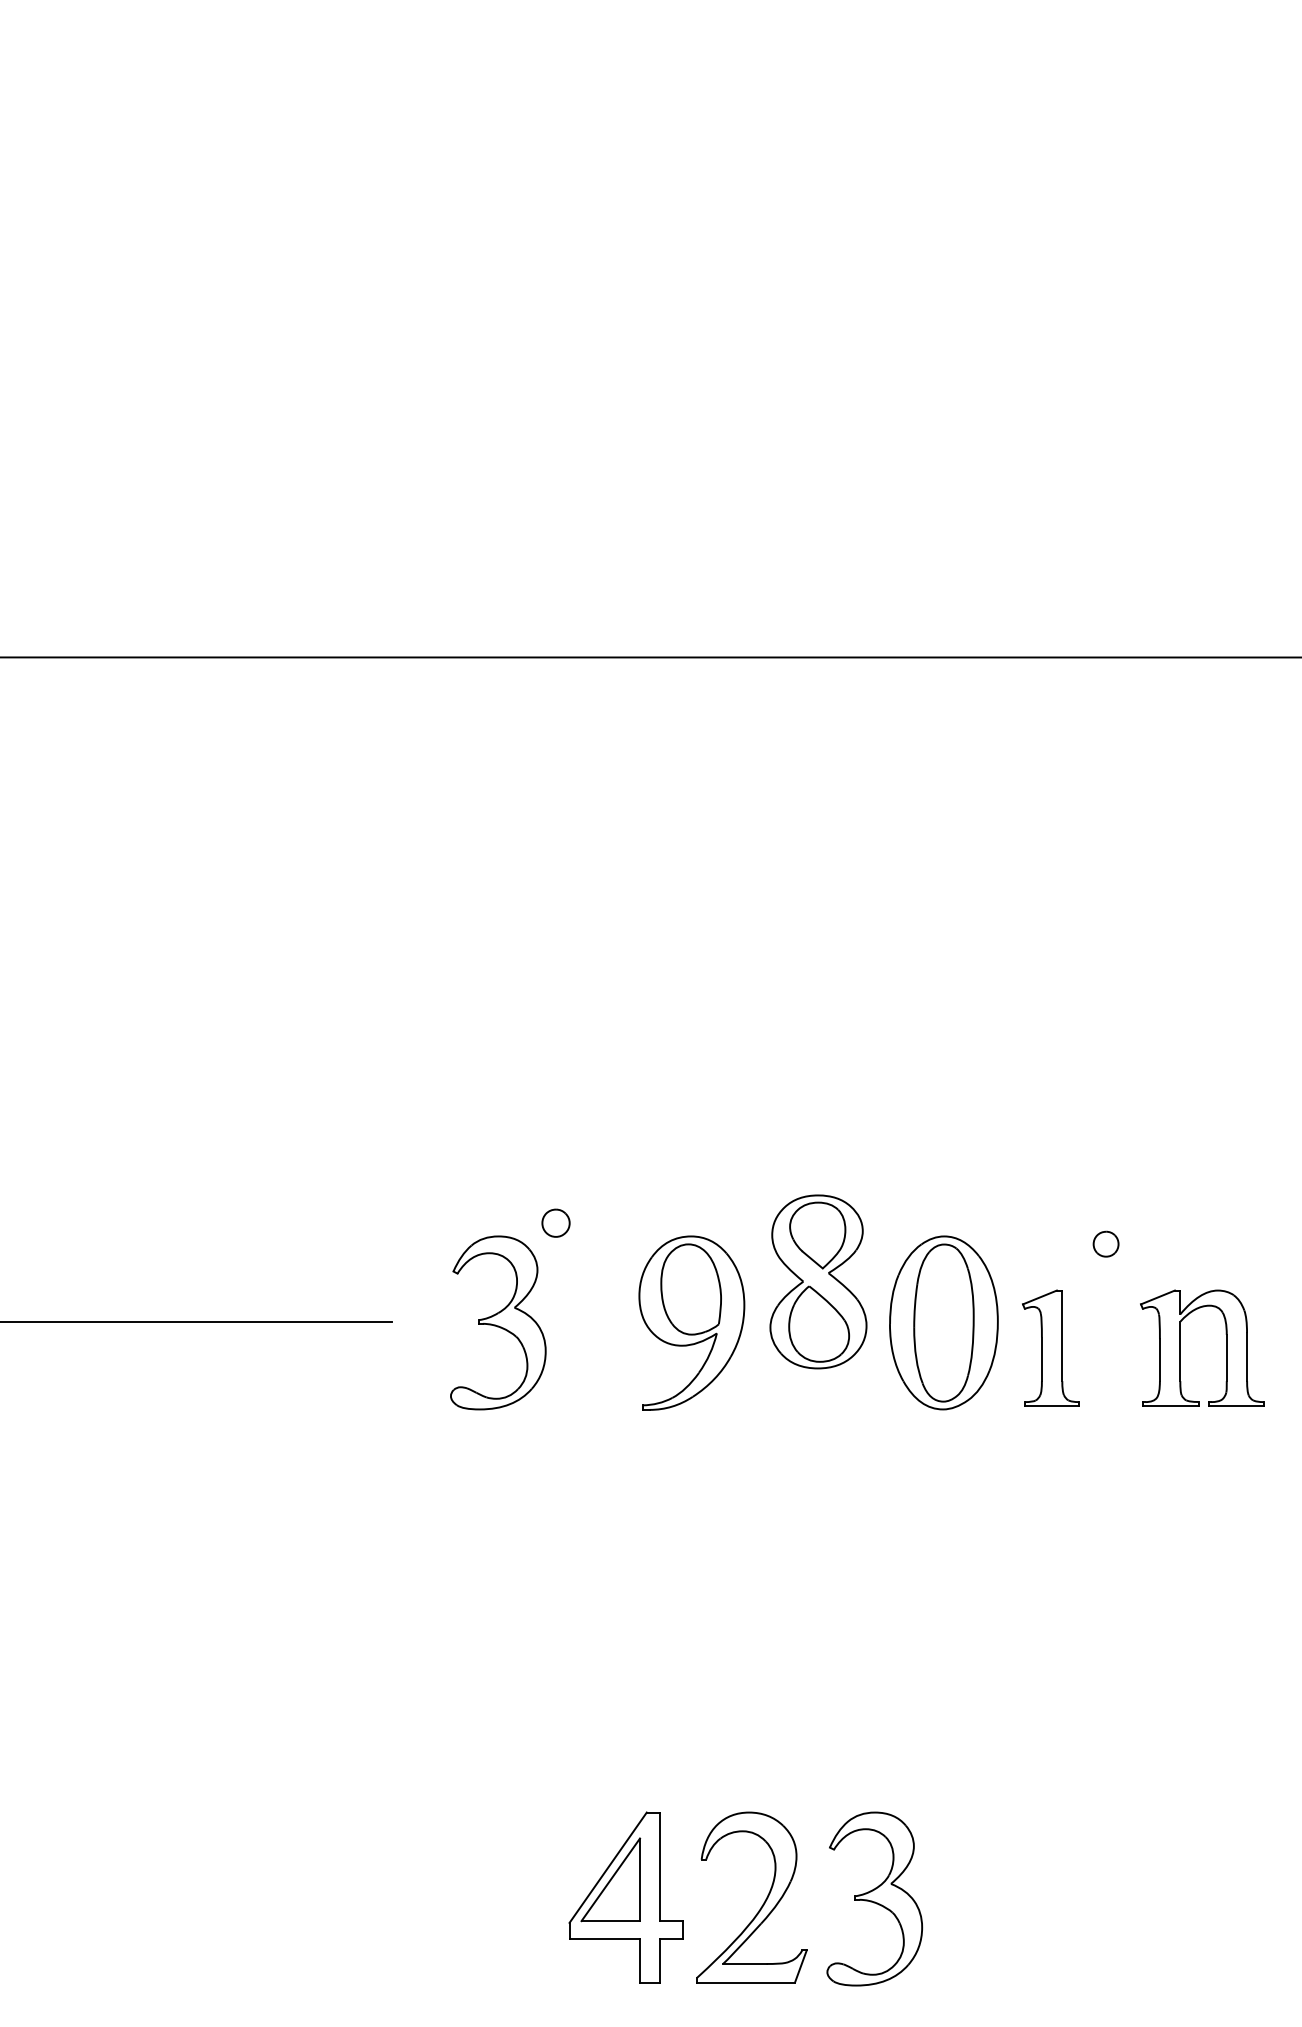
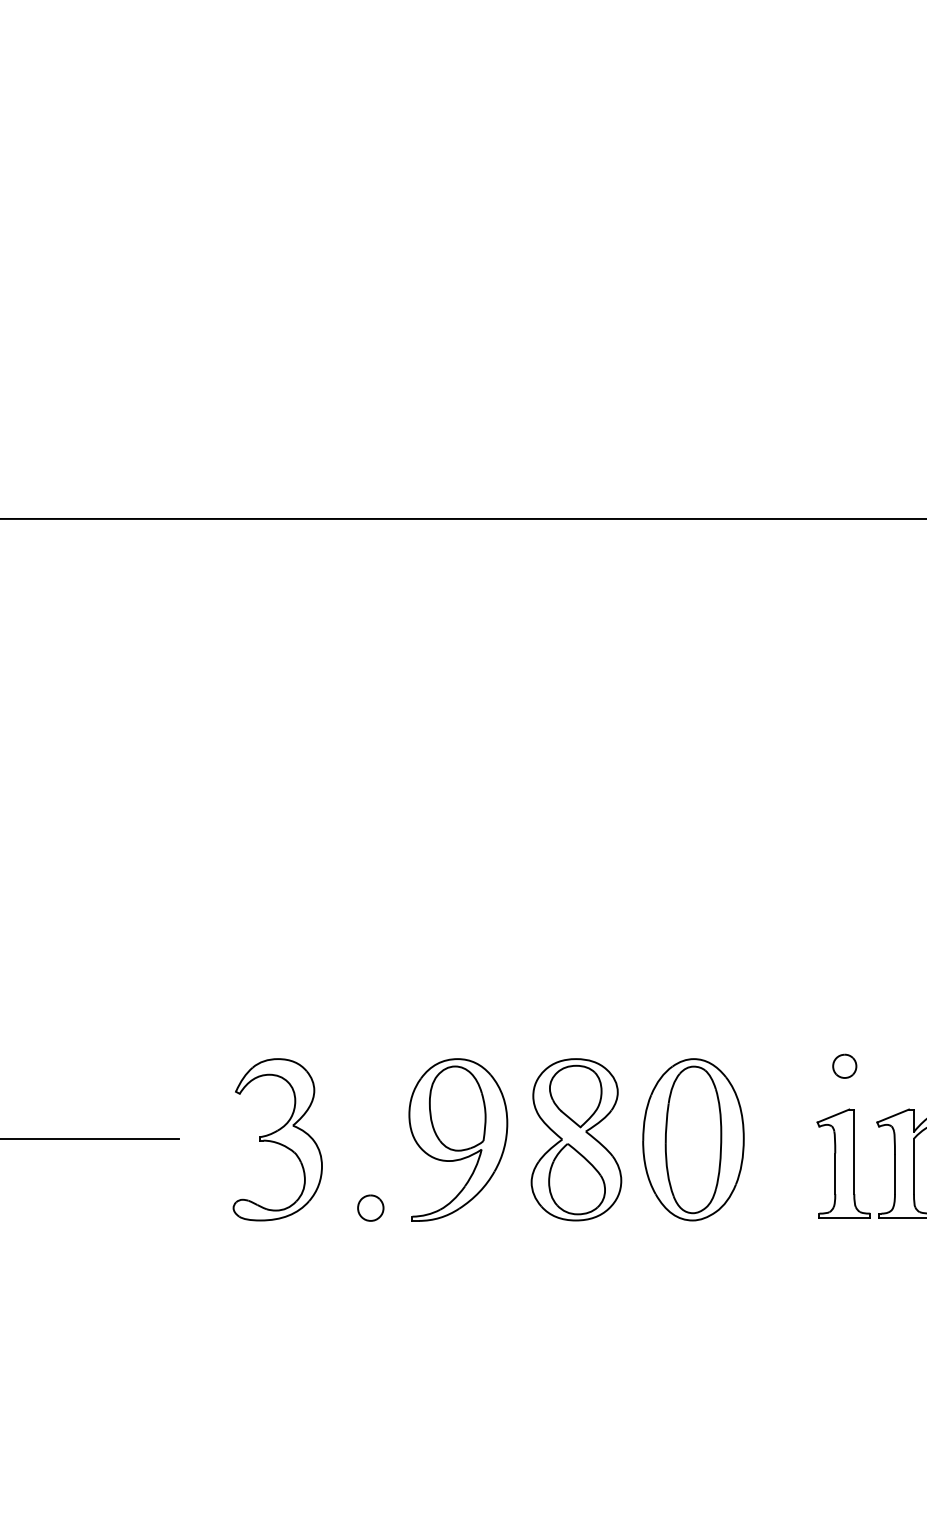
part: (555, 1222) -> (370, 1207), moved
part: (818, 1281) -> (576, 1139), moved
part: (1050, 1347) -> (843, 1162), moved

